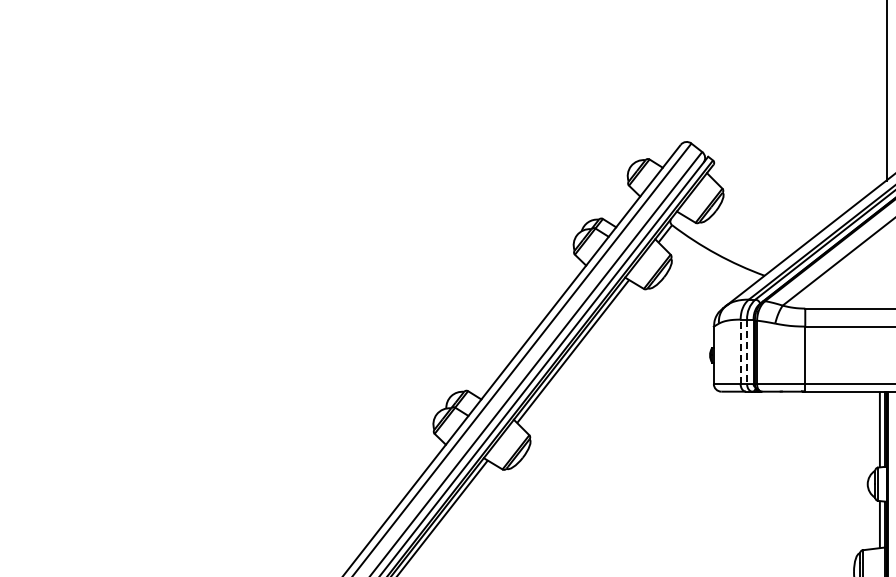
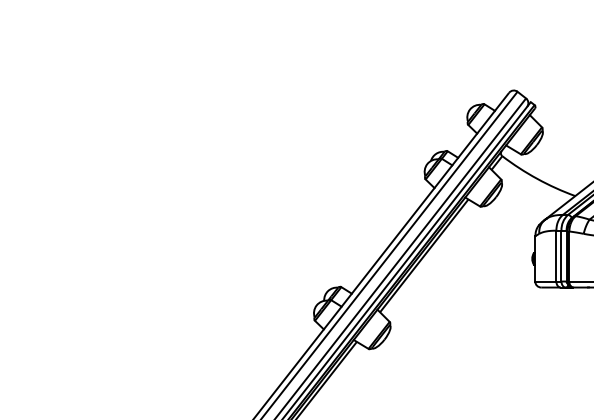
line: (740, 351) -> (556, 255), dashed -> solid
line: (747, 352) -> (561, 256), dashed -> solid

